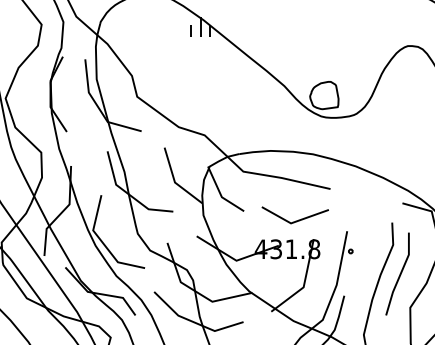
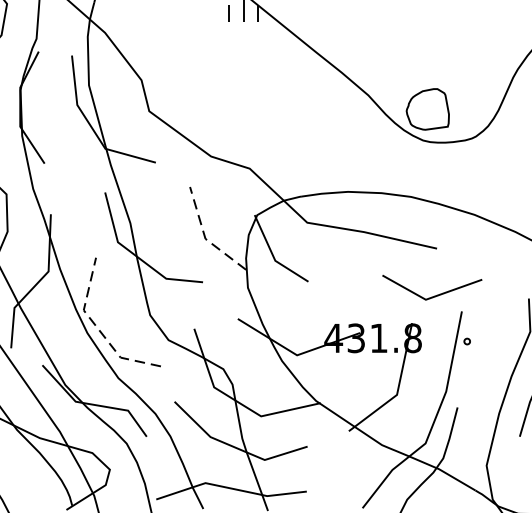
line: (174, 181) -> (204, 237), solid -> dashed
line: (295, 220) -> (432, 295), moved
line: (102, 242) -> (97, 328), solid -> dashed

